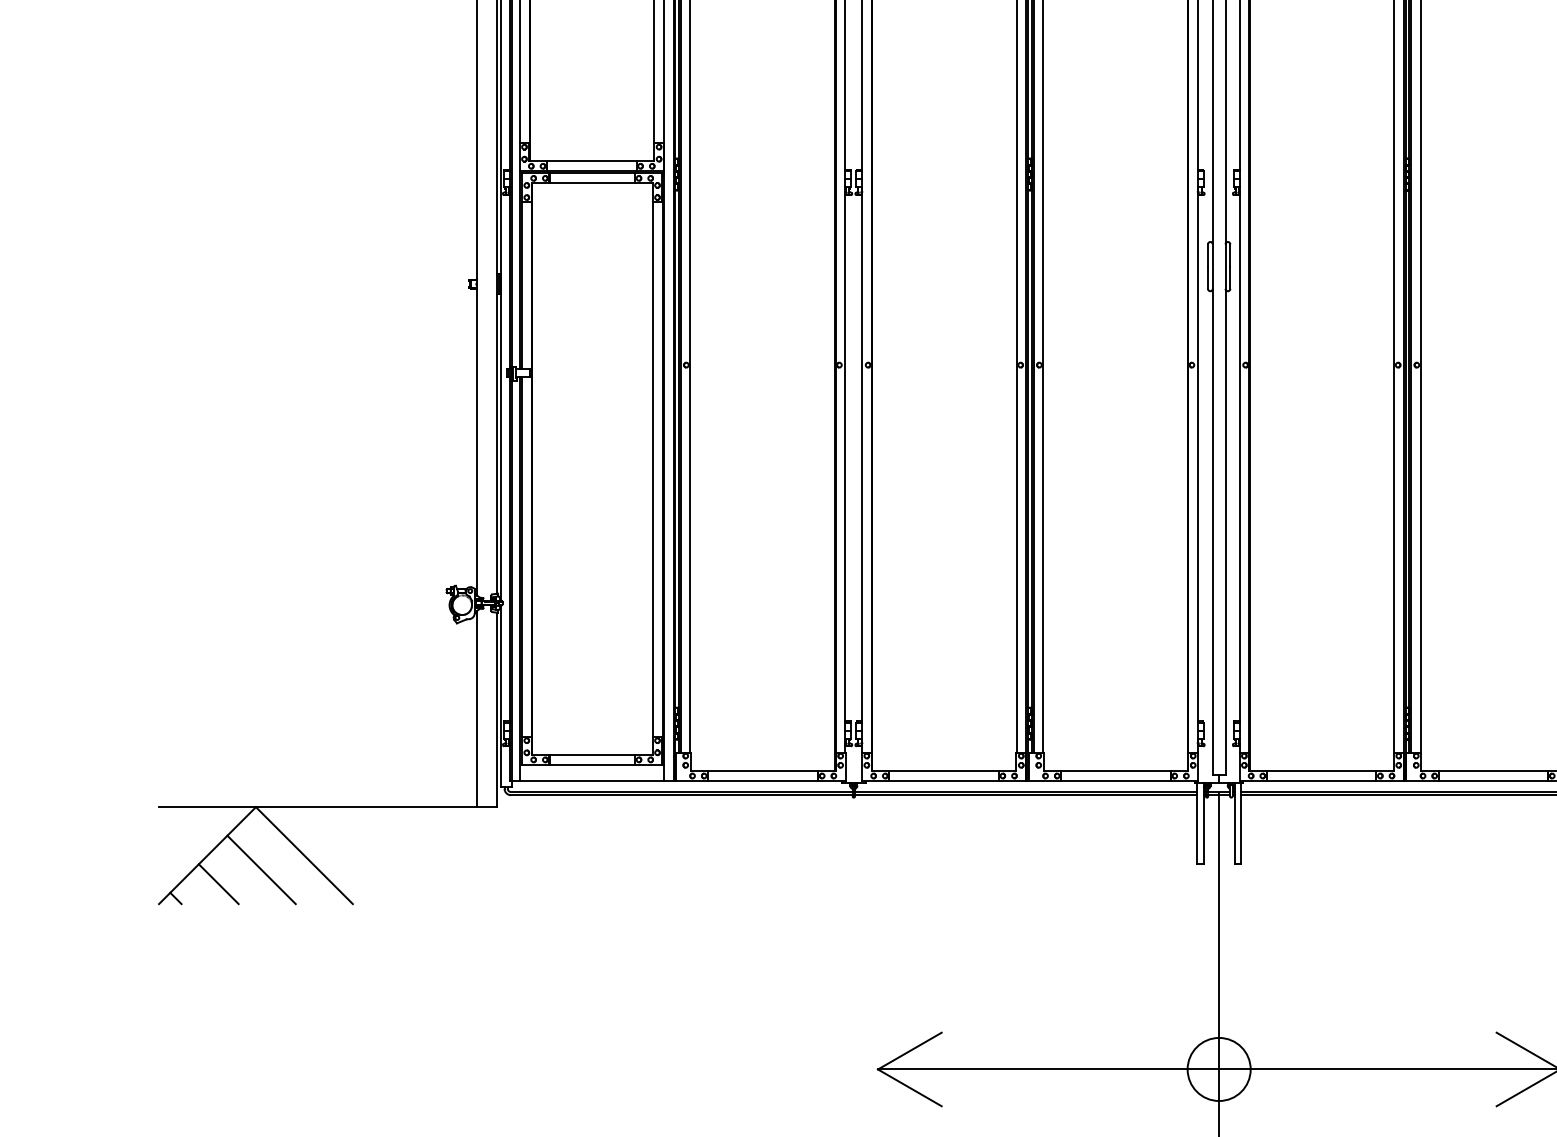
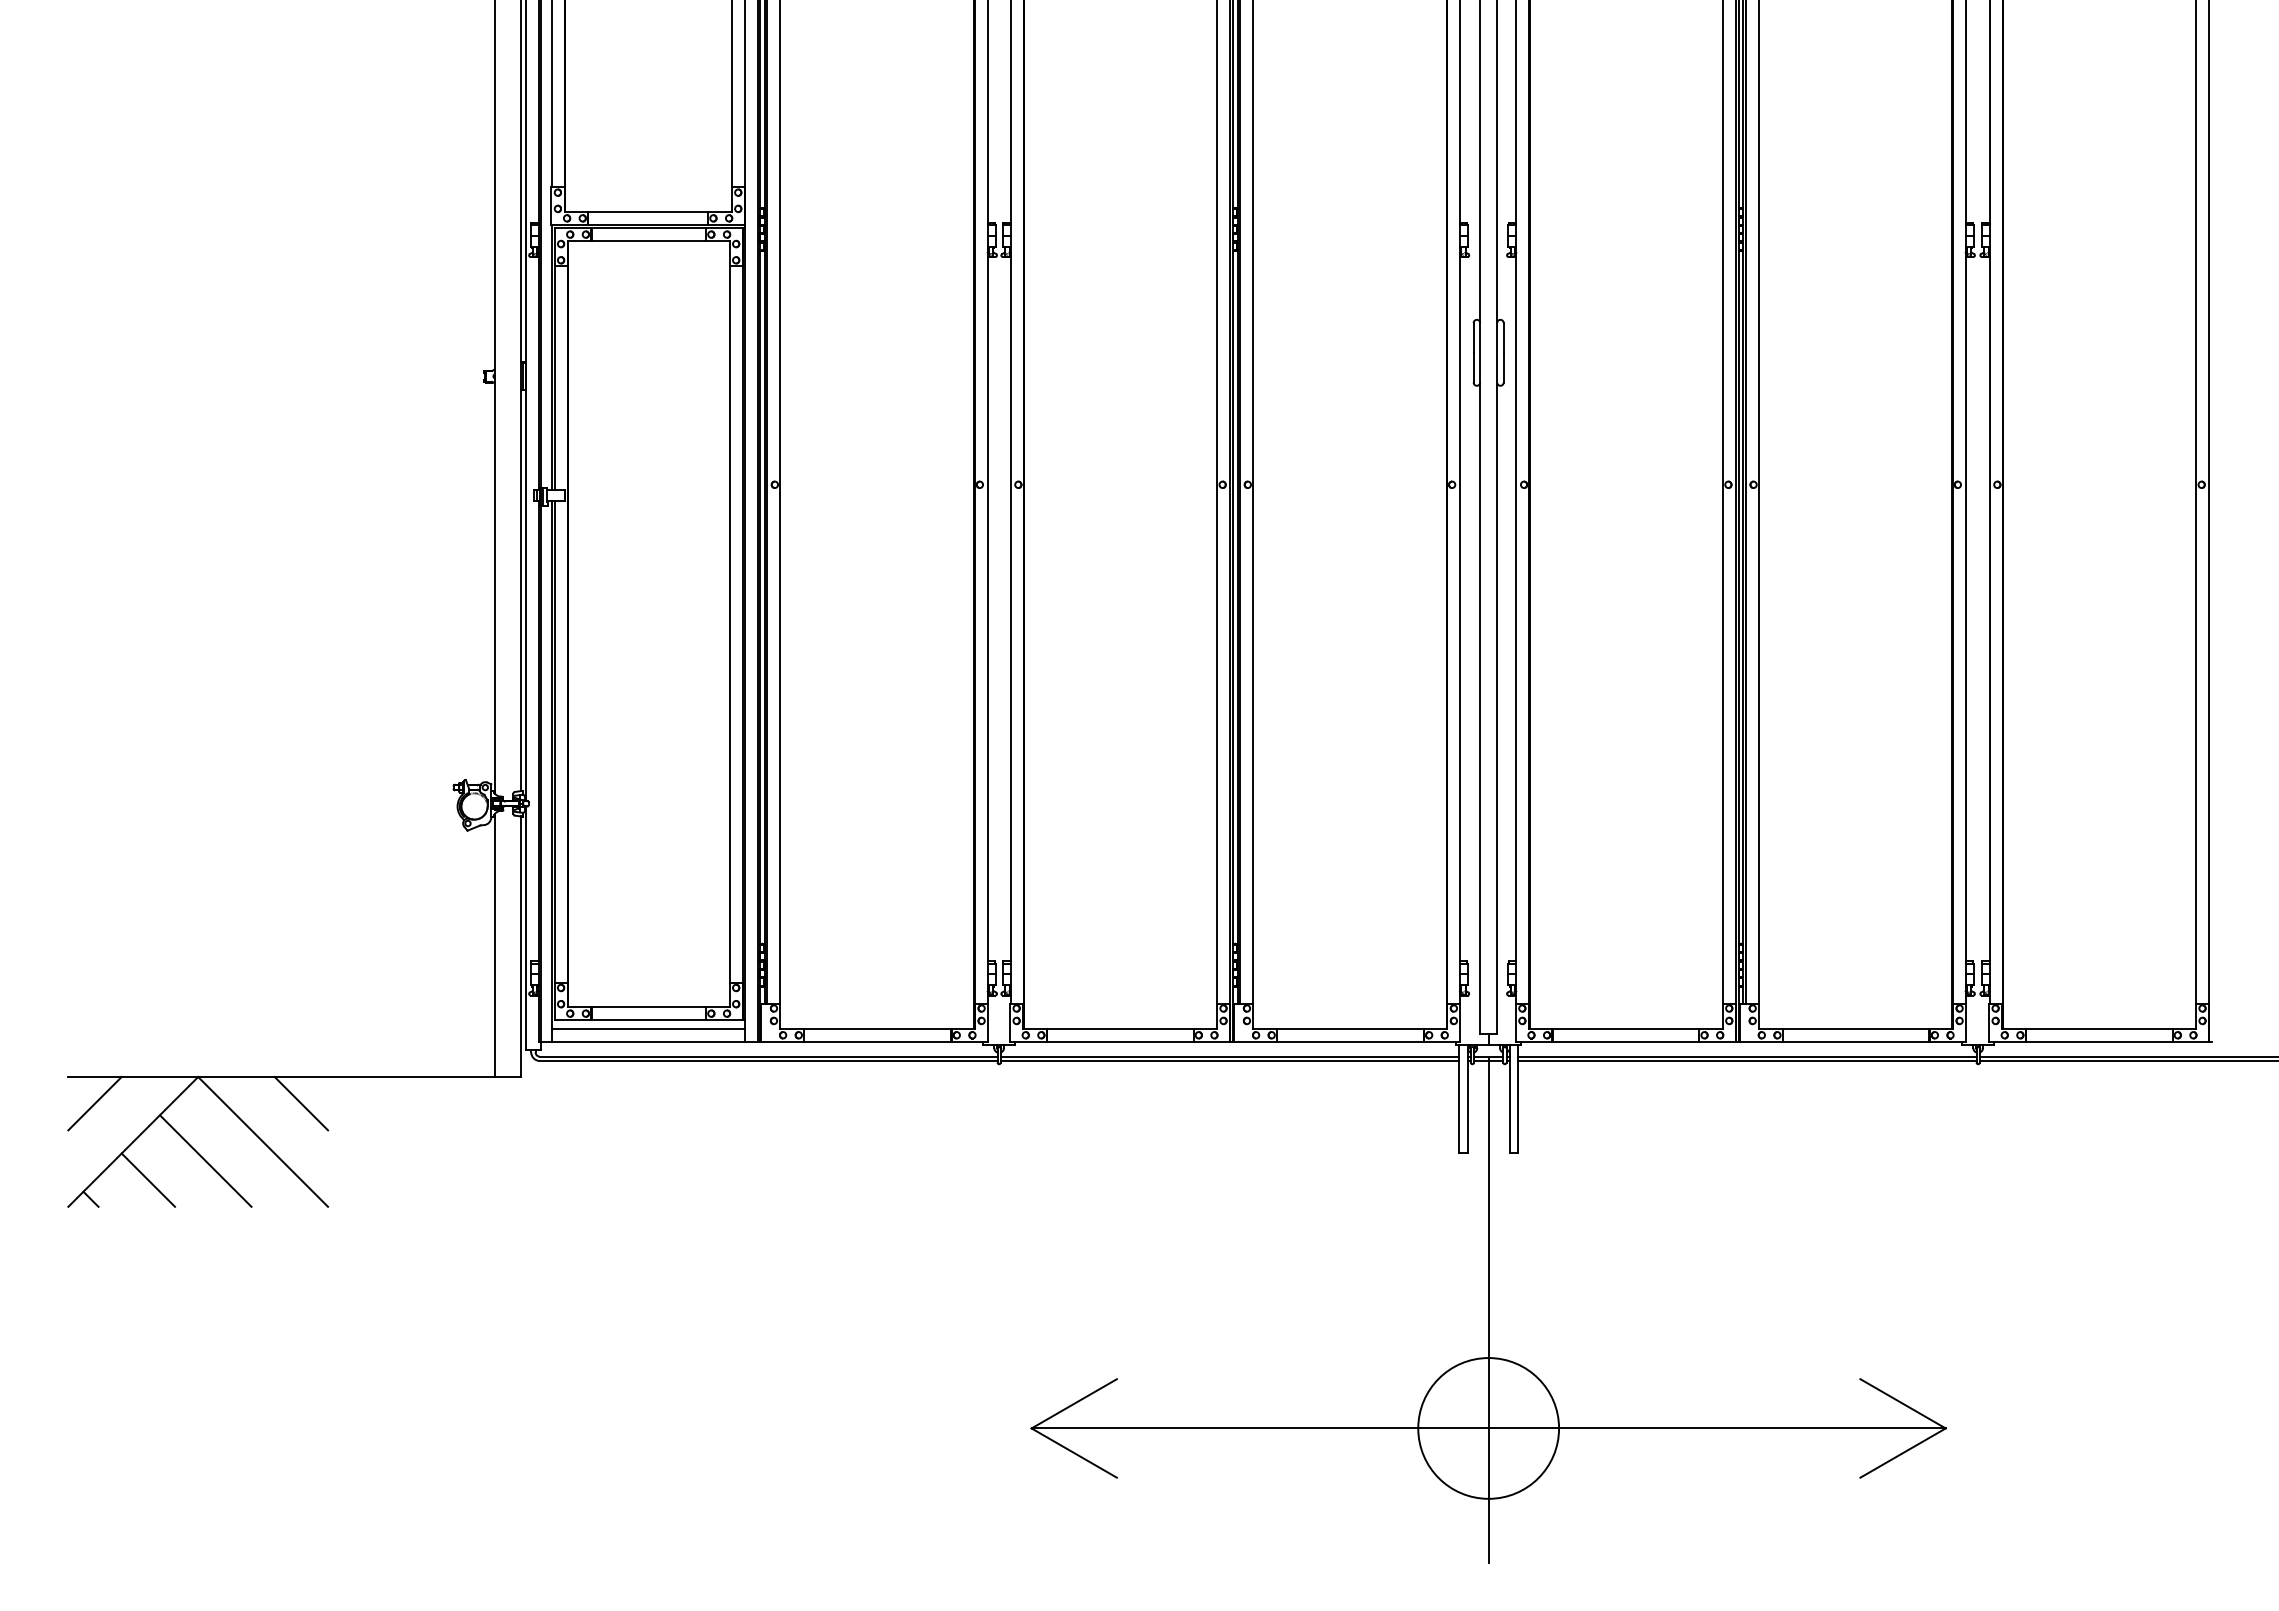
line: (592, 770) -> (648, 1028), added
line: (178, 826) -> (94, 1103), added
line: (333, 826) -> (301, 1103), added
circle: (1219, 1069) -> (1488, 1428), size x1.67

